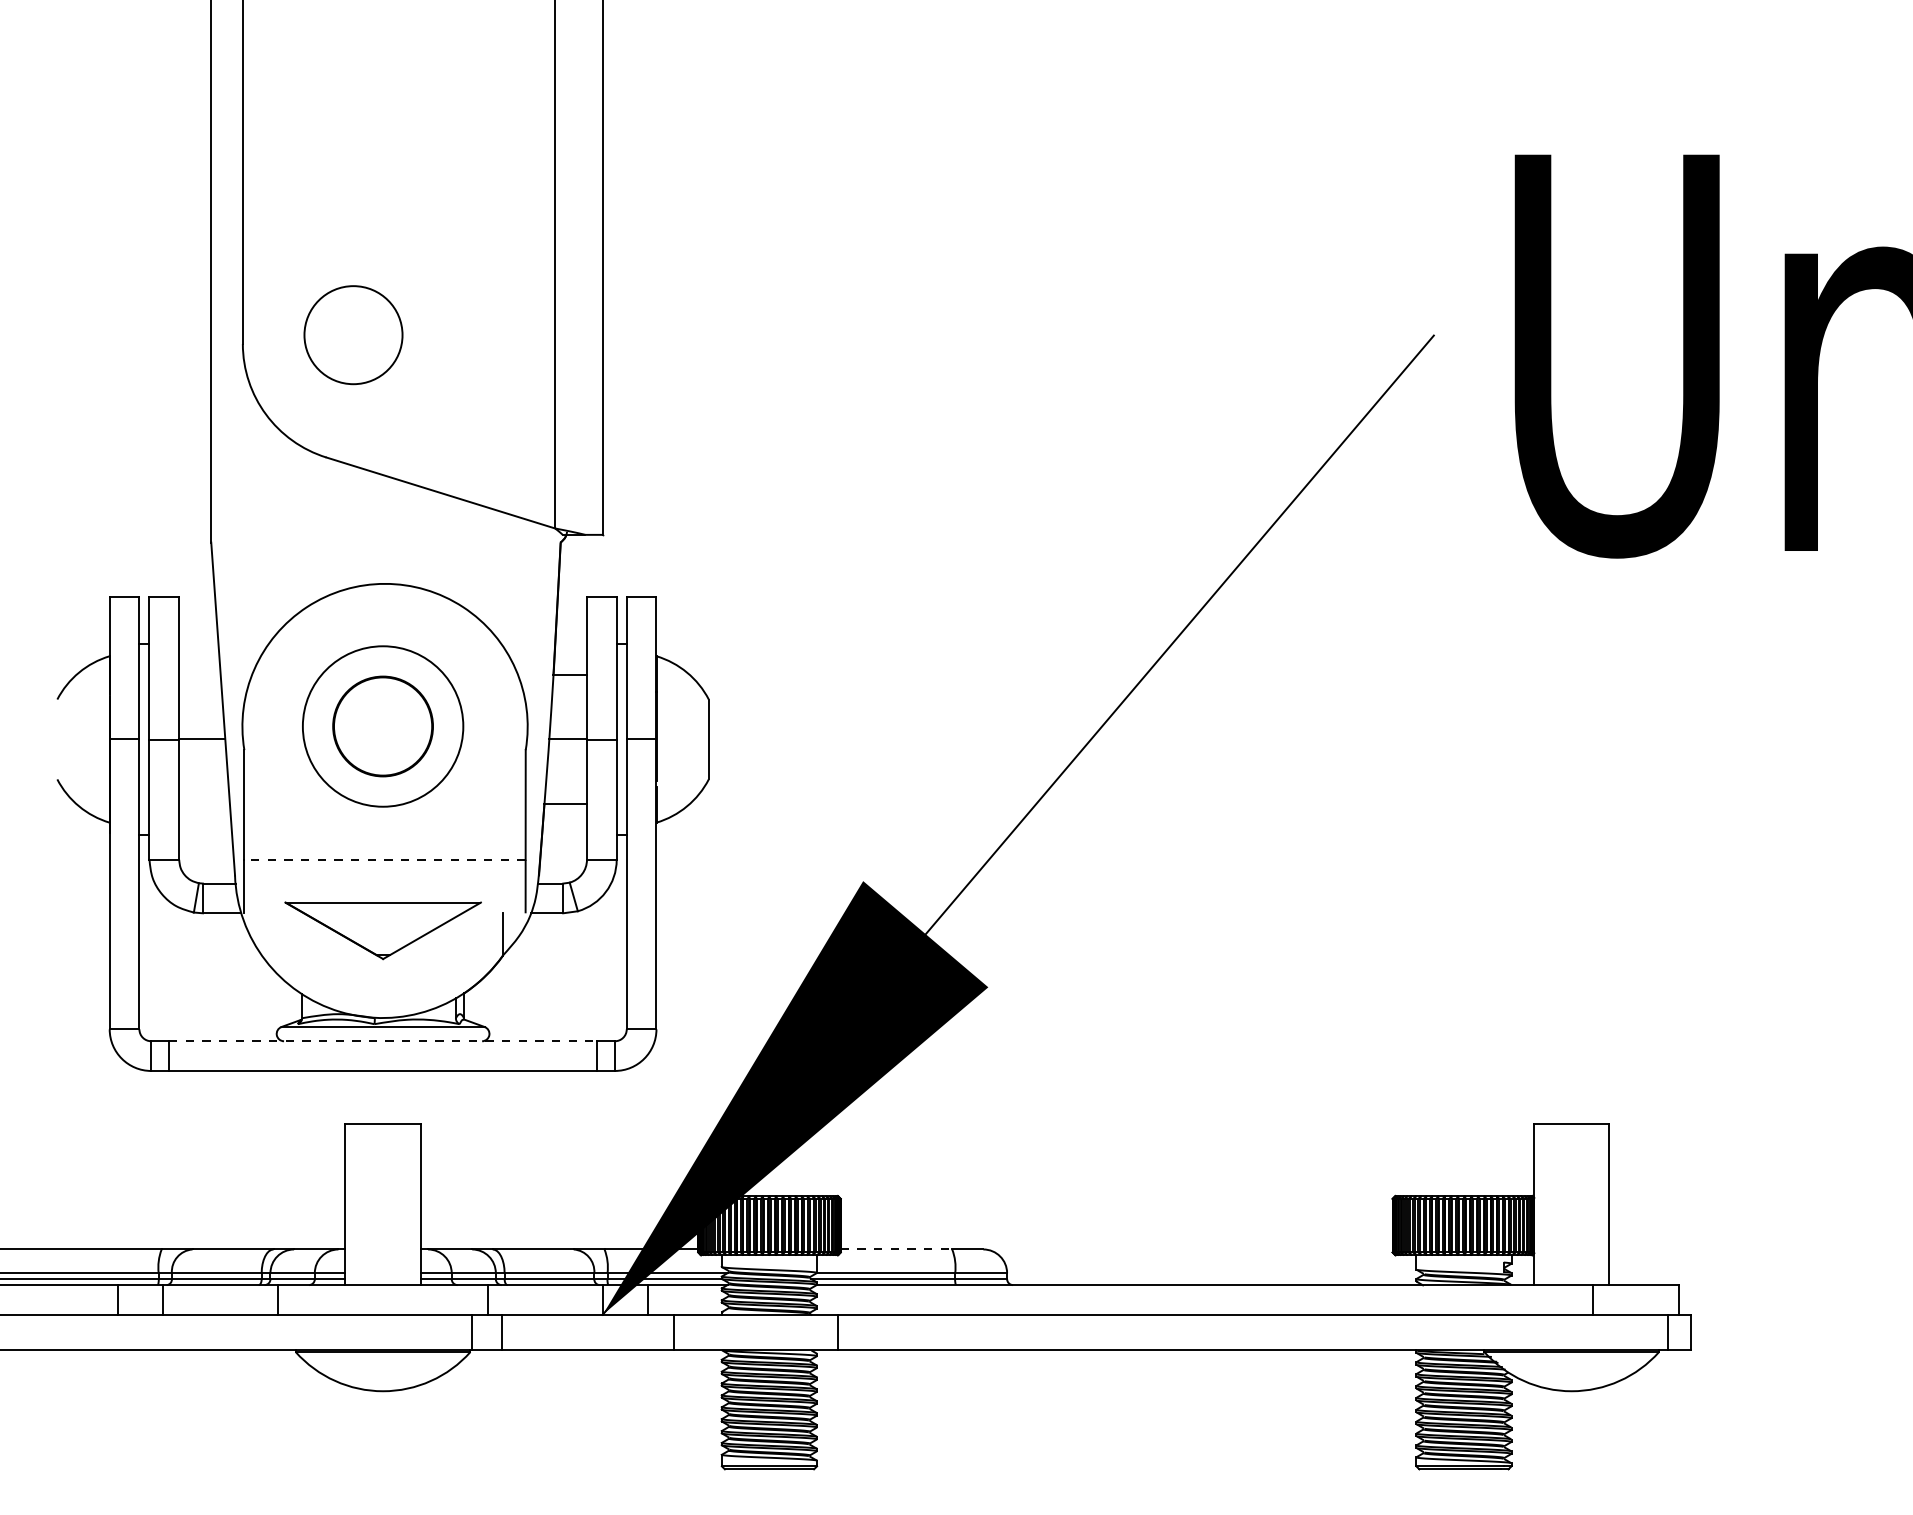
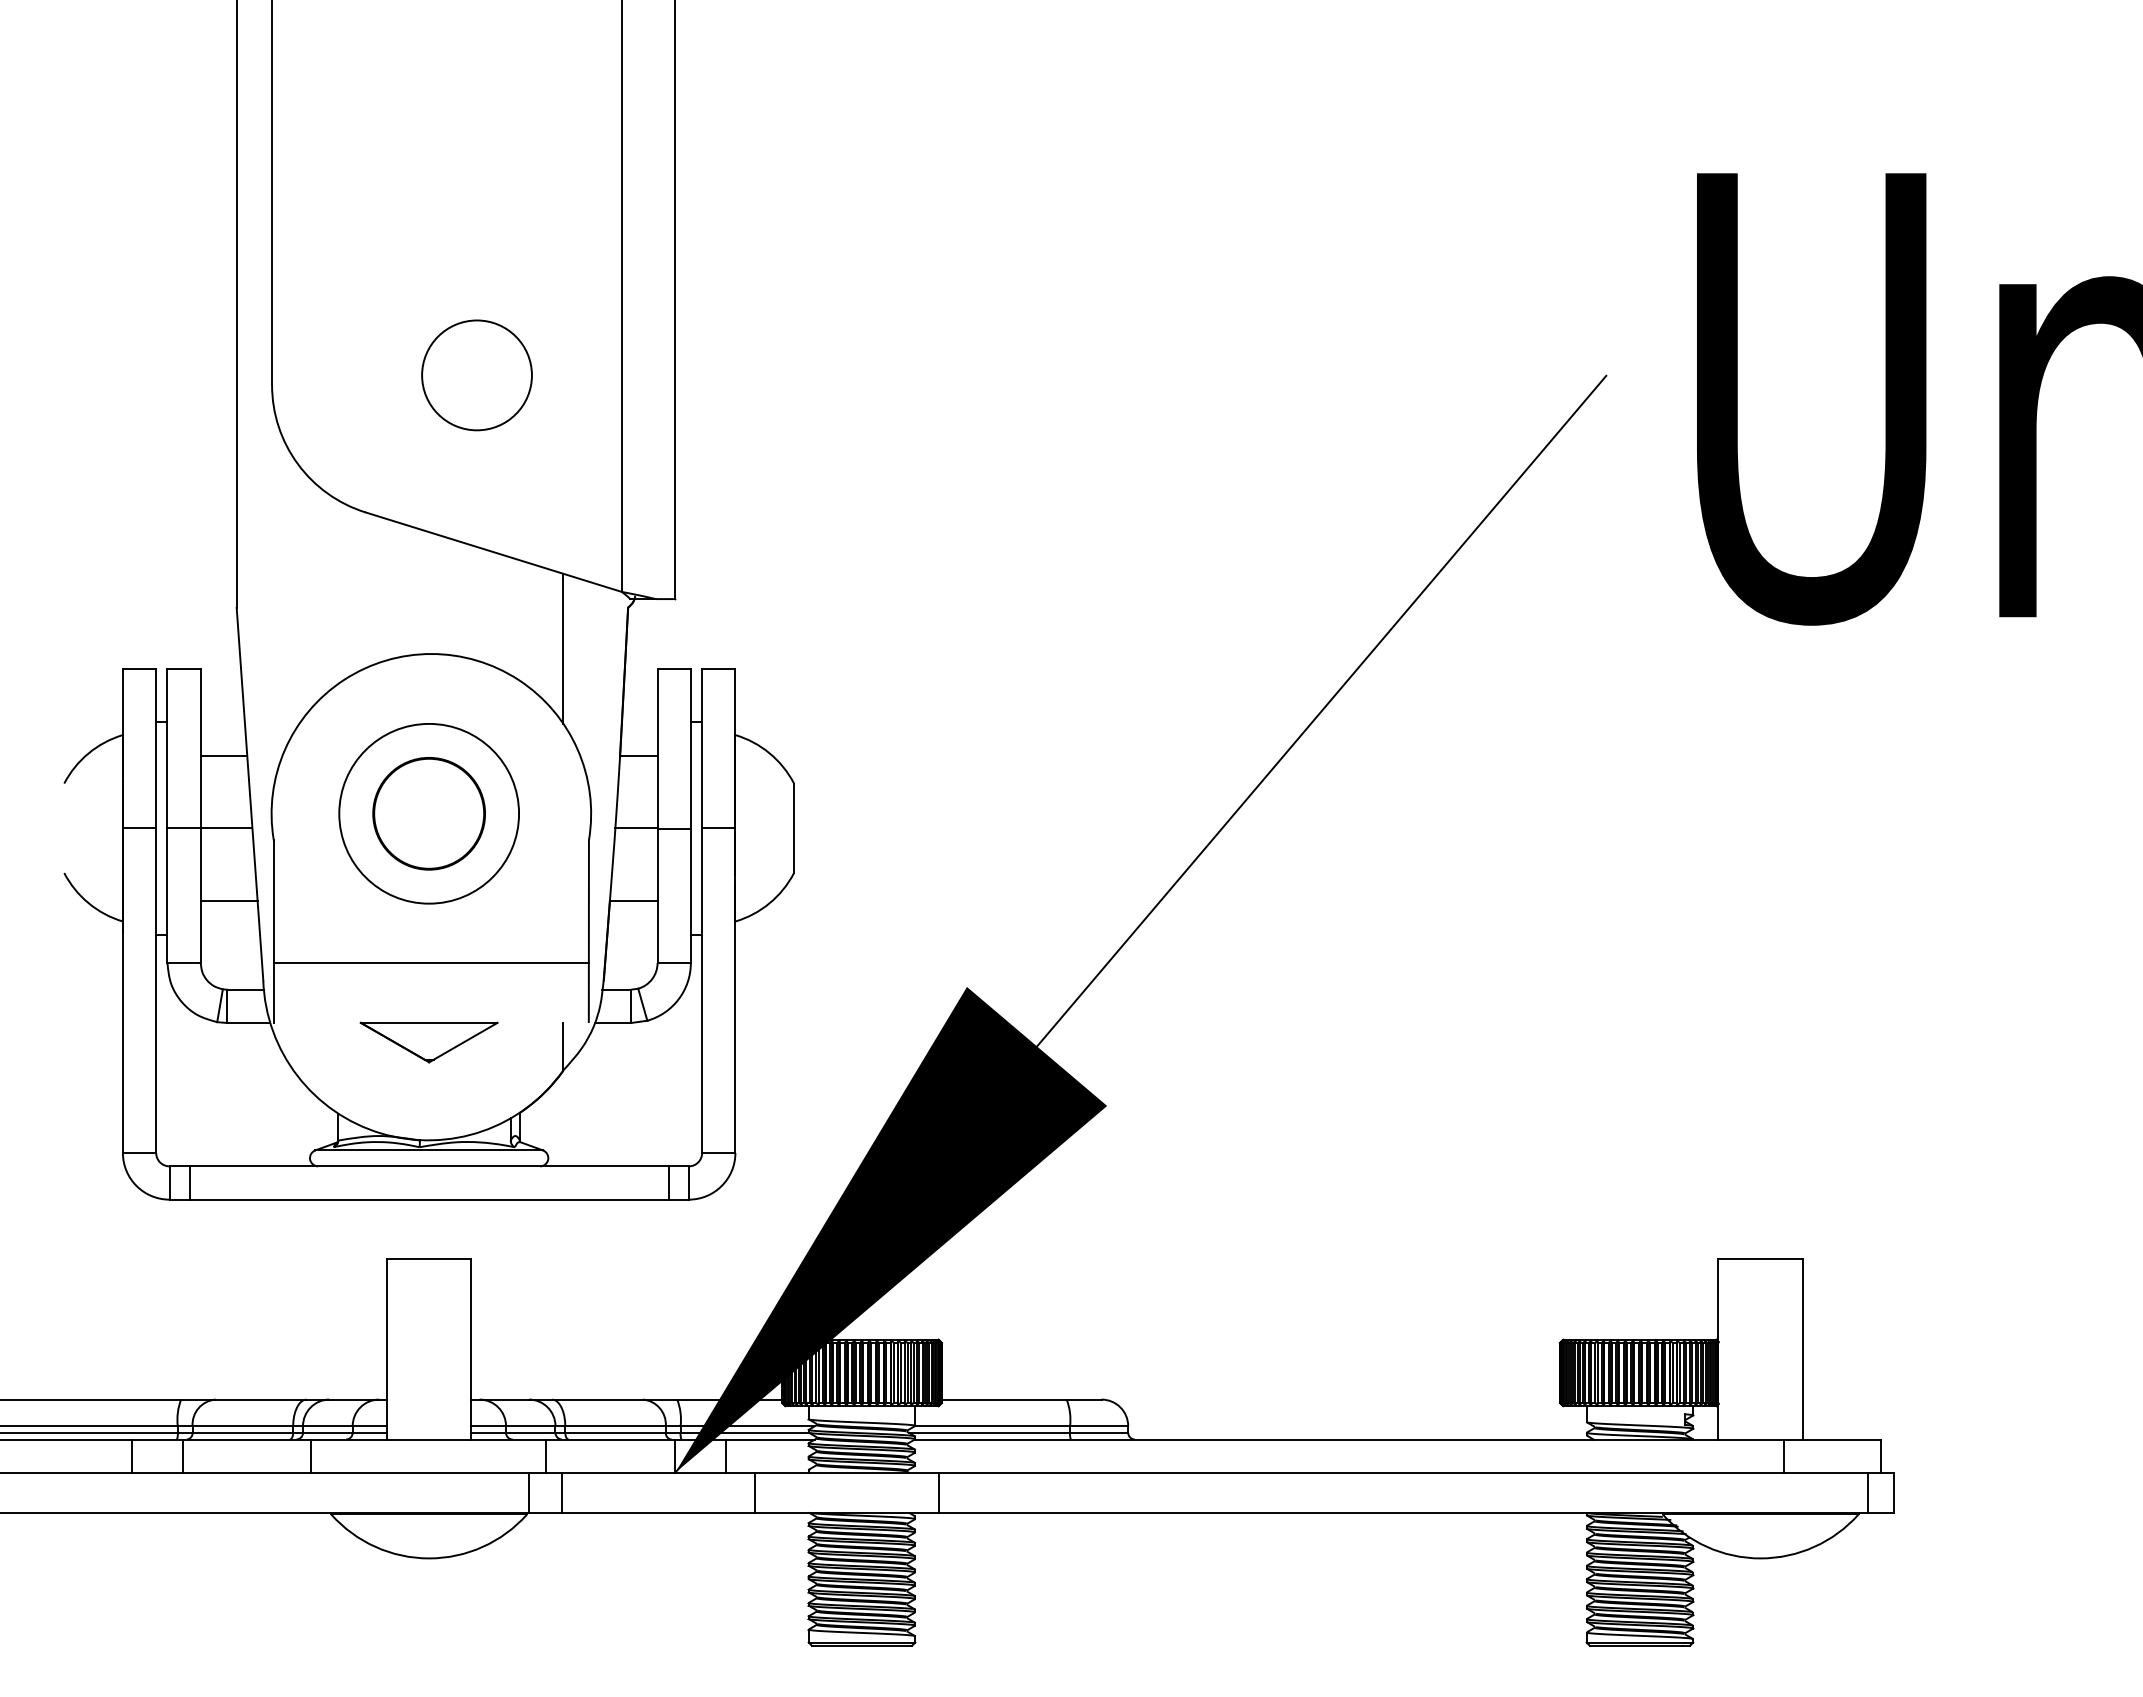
circle: (353, 335) -> (476, 375), moved
line: (503, 578) -> (563, 648), added
line: (199, 674) -> (223, 755), added
line: (203, 803) -> (228, 900), added
line: (385, 860) -> (431, 963), dashed -> solid
part: (382, 930) -> (428, 1042), size x0.62
line: (383, 1041) -> (429, 1166), dashed -> solid
line: (896, 1249) -> (1004, 1399), dashed -> solid

